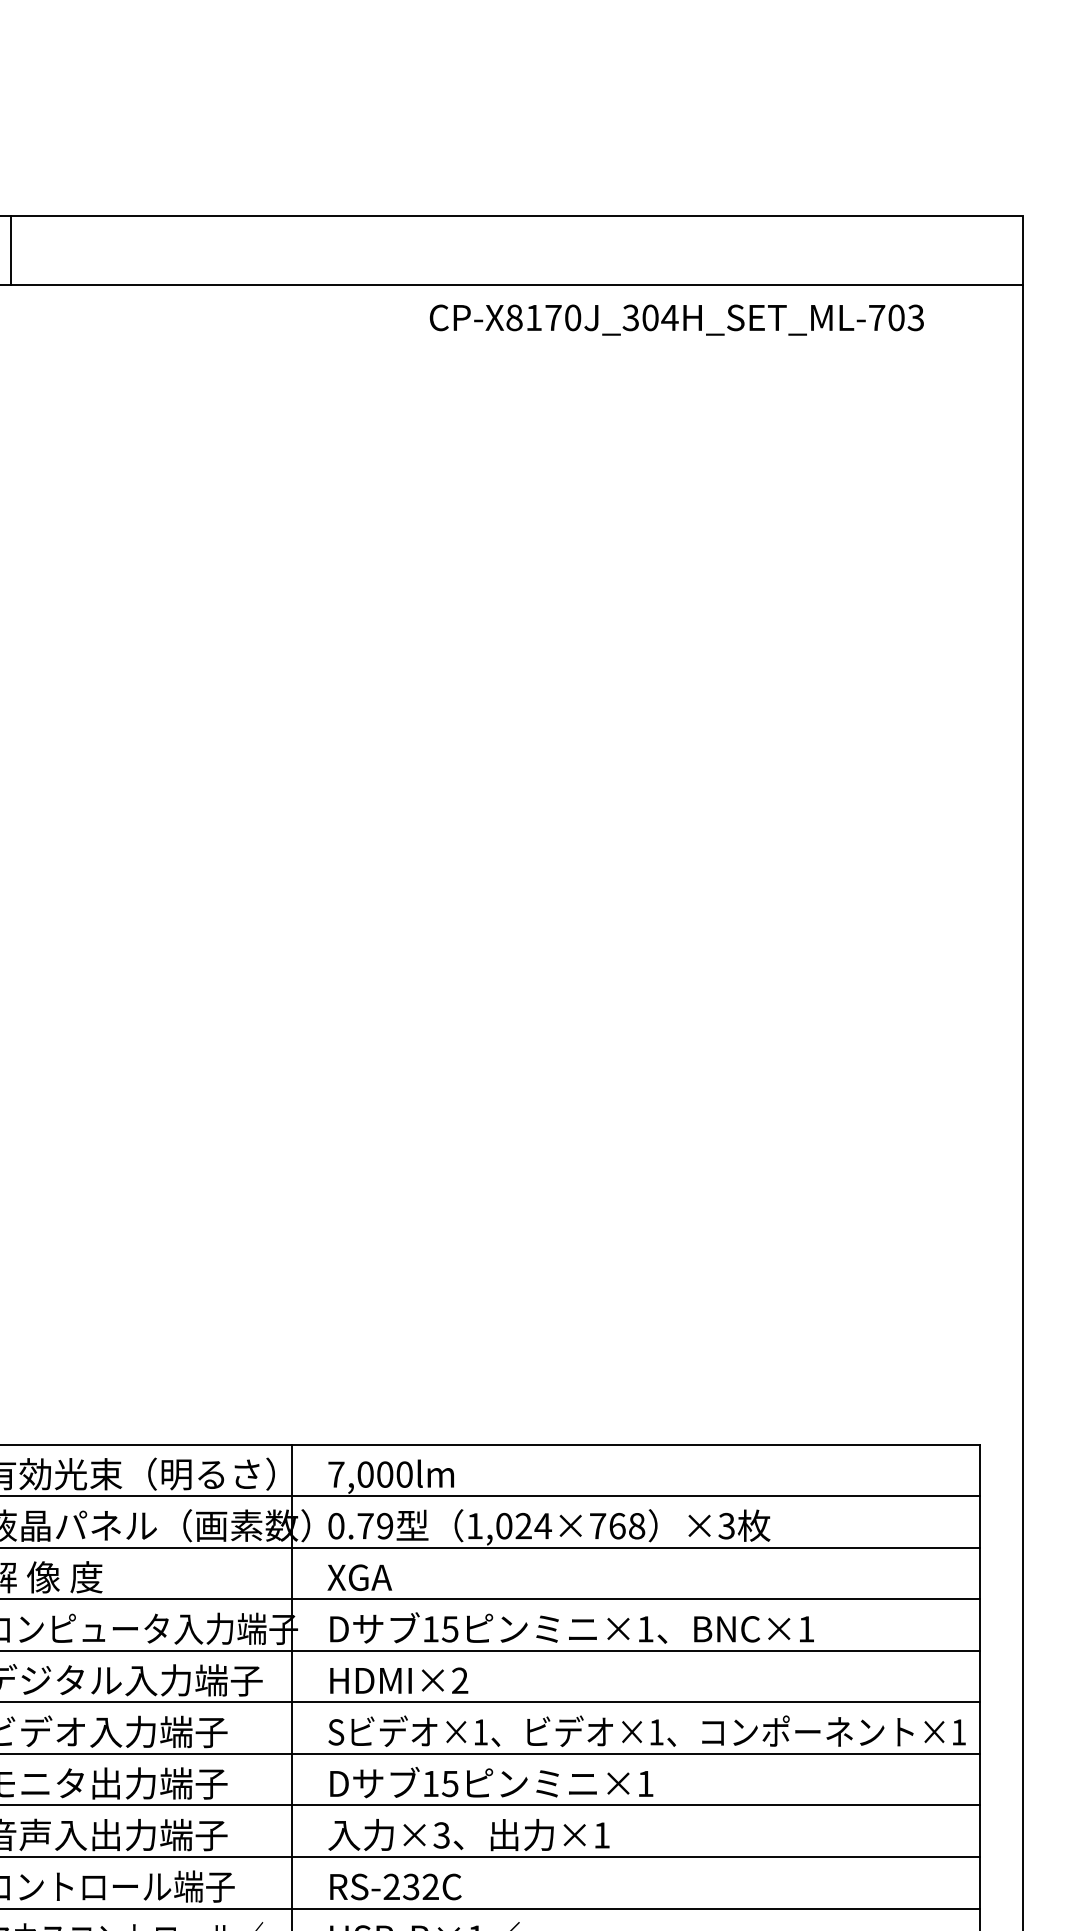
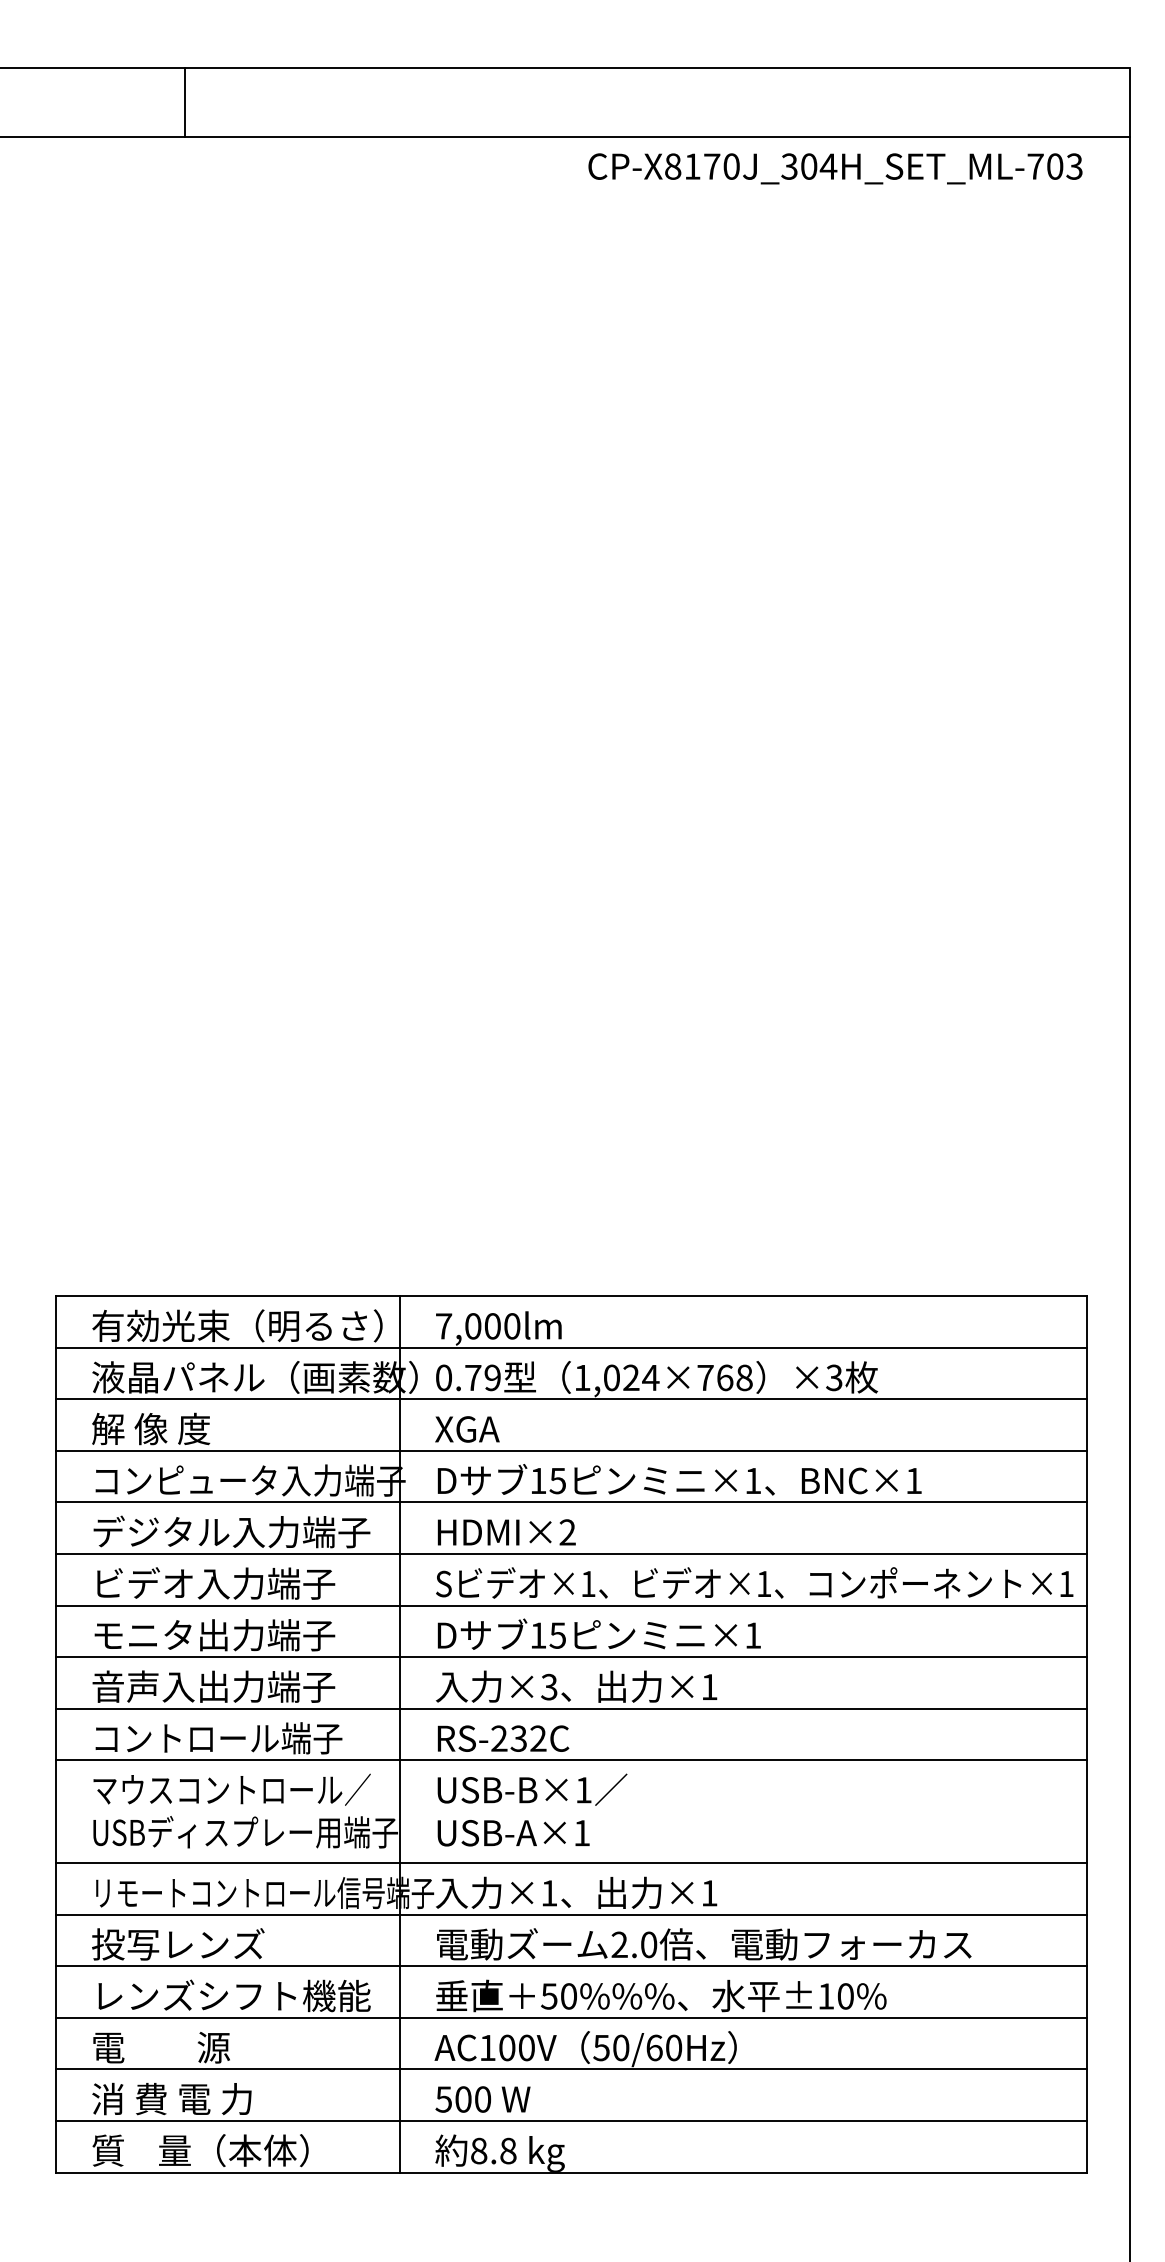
line: (10, 249) -> (185, 101), moved
text: (676, 319) -> (835, 168), moved

